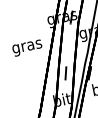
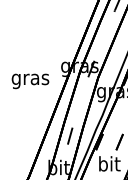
text: (27, 48) -> (30, 81), moved

